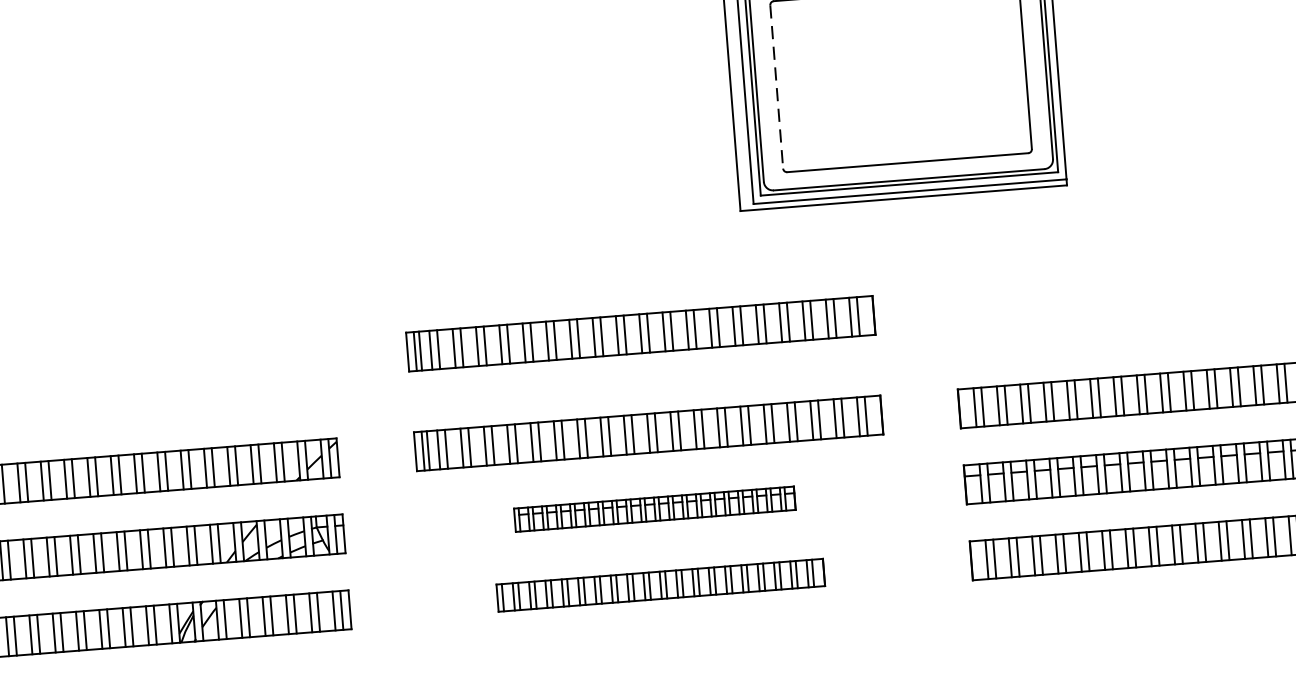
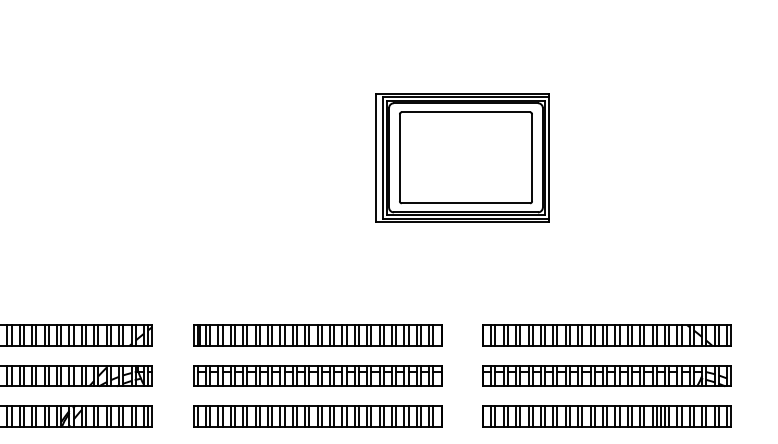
line: (776, 88) -> (399, 158), dashed -> solid
part: (640, 333) -> (317, 282), removed
part: (654, 508) -> (317, 375), size x1.67
part: (660, 585) -> (317, 416), size x1.43

